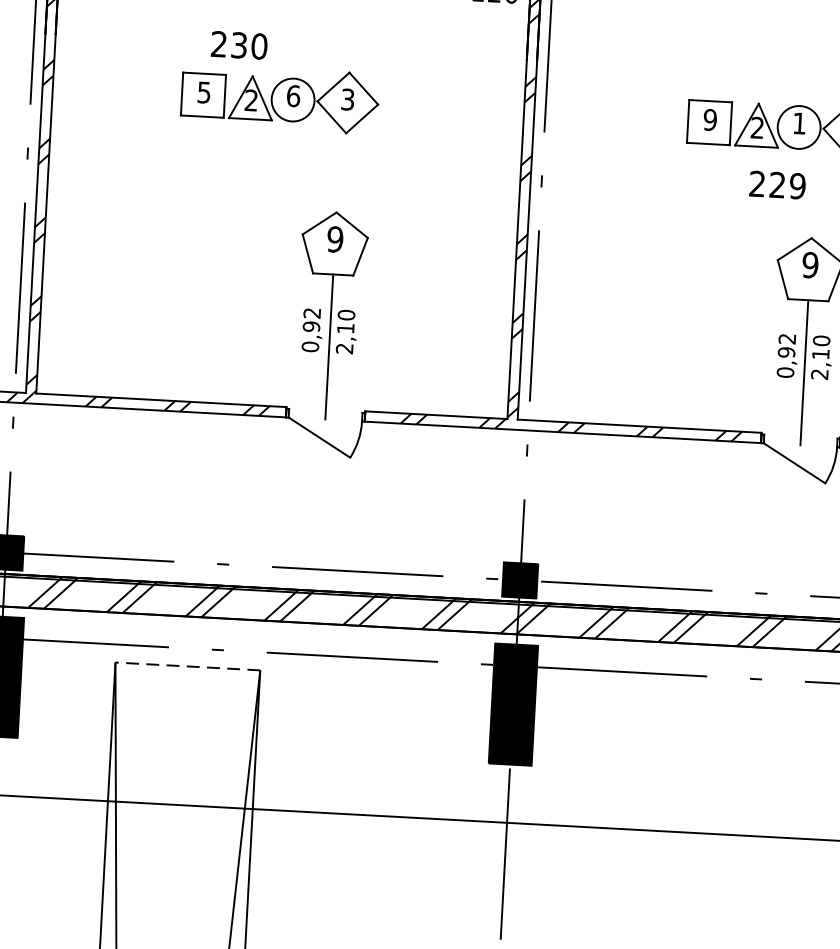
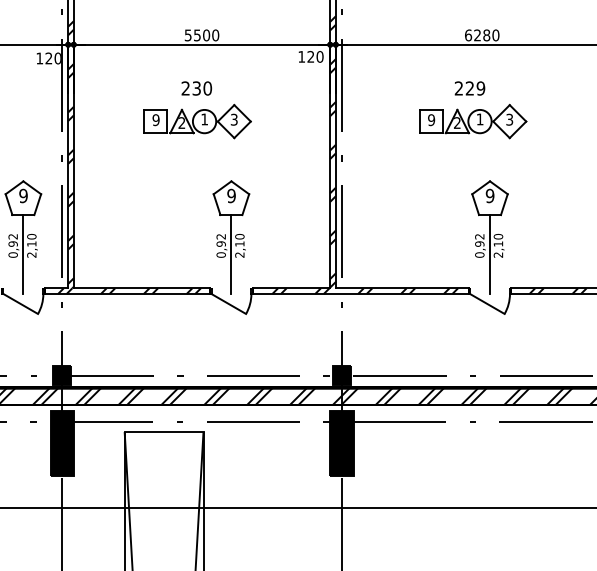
text: (238, 45) -> (196, 88), moved
text: (203, 91) -> (155, 119), 5 -> 9
text: (293, 96) -> (204, 119), 6 -> 1
text: (776, 185) -> (469, 88), moved
line: (186, 667) -> (163, 432), dashed -> solid

